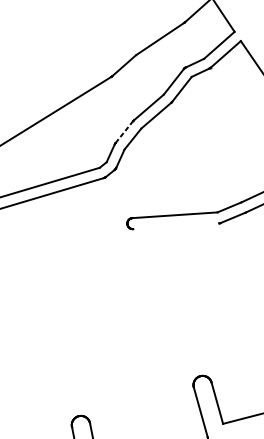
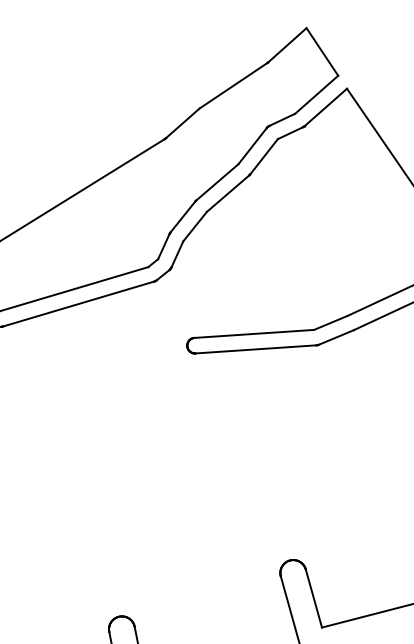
line: (124, 131) -> (182, 216), dashed -> solid
line: (175, 226) -> (255, 349), added

